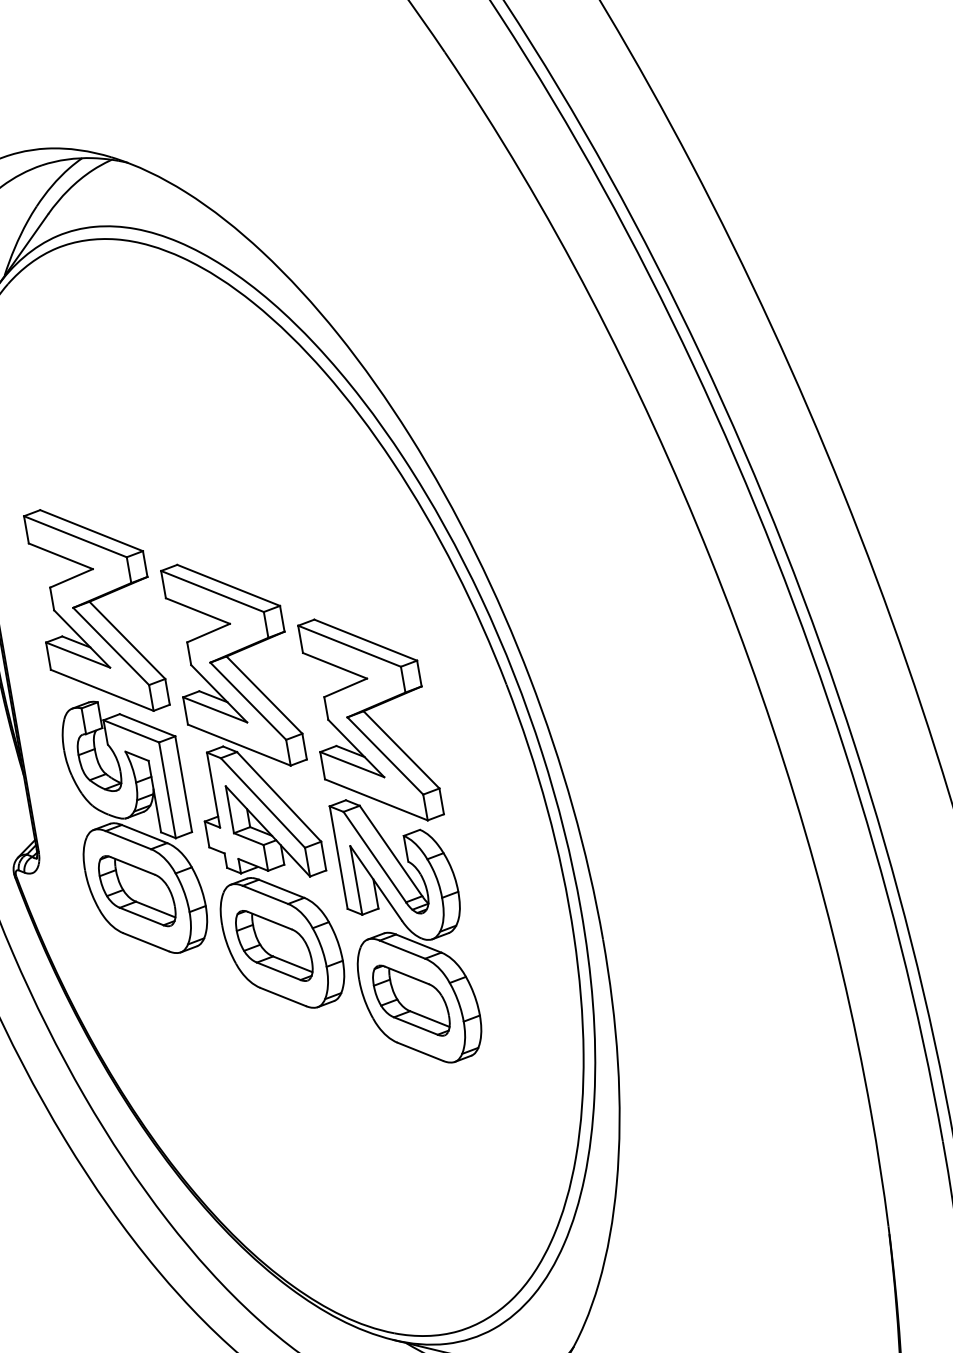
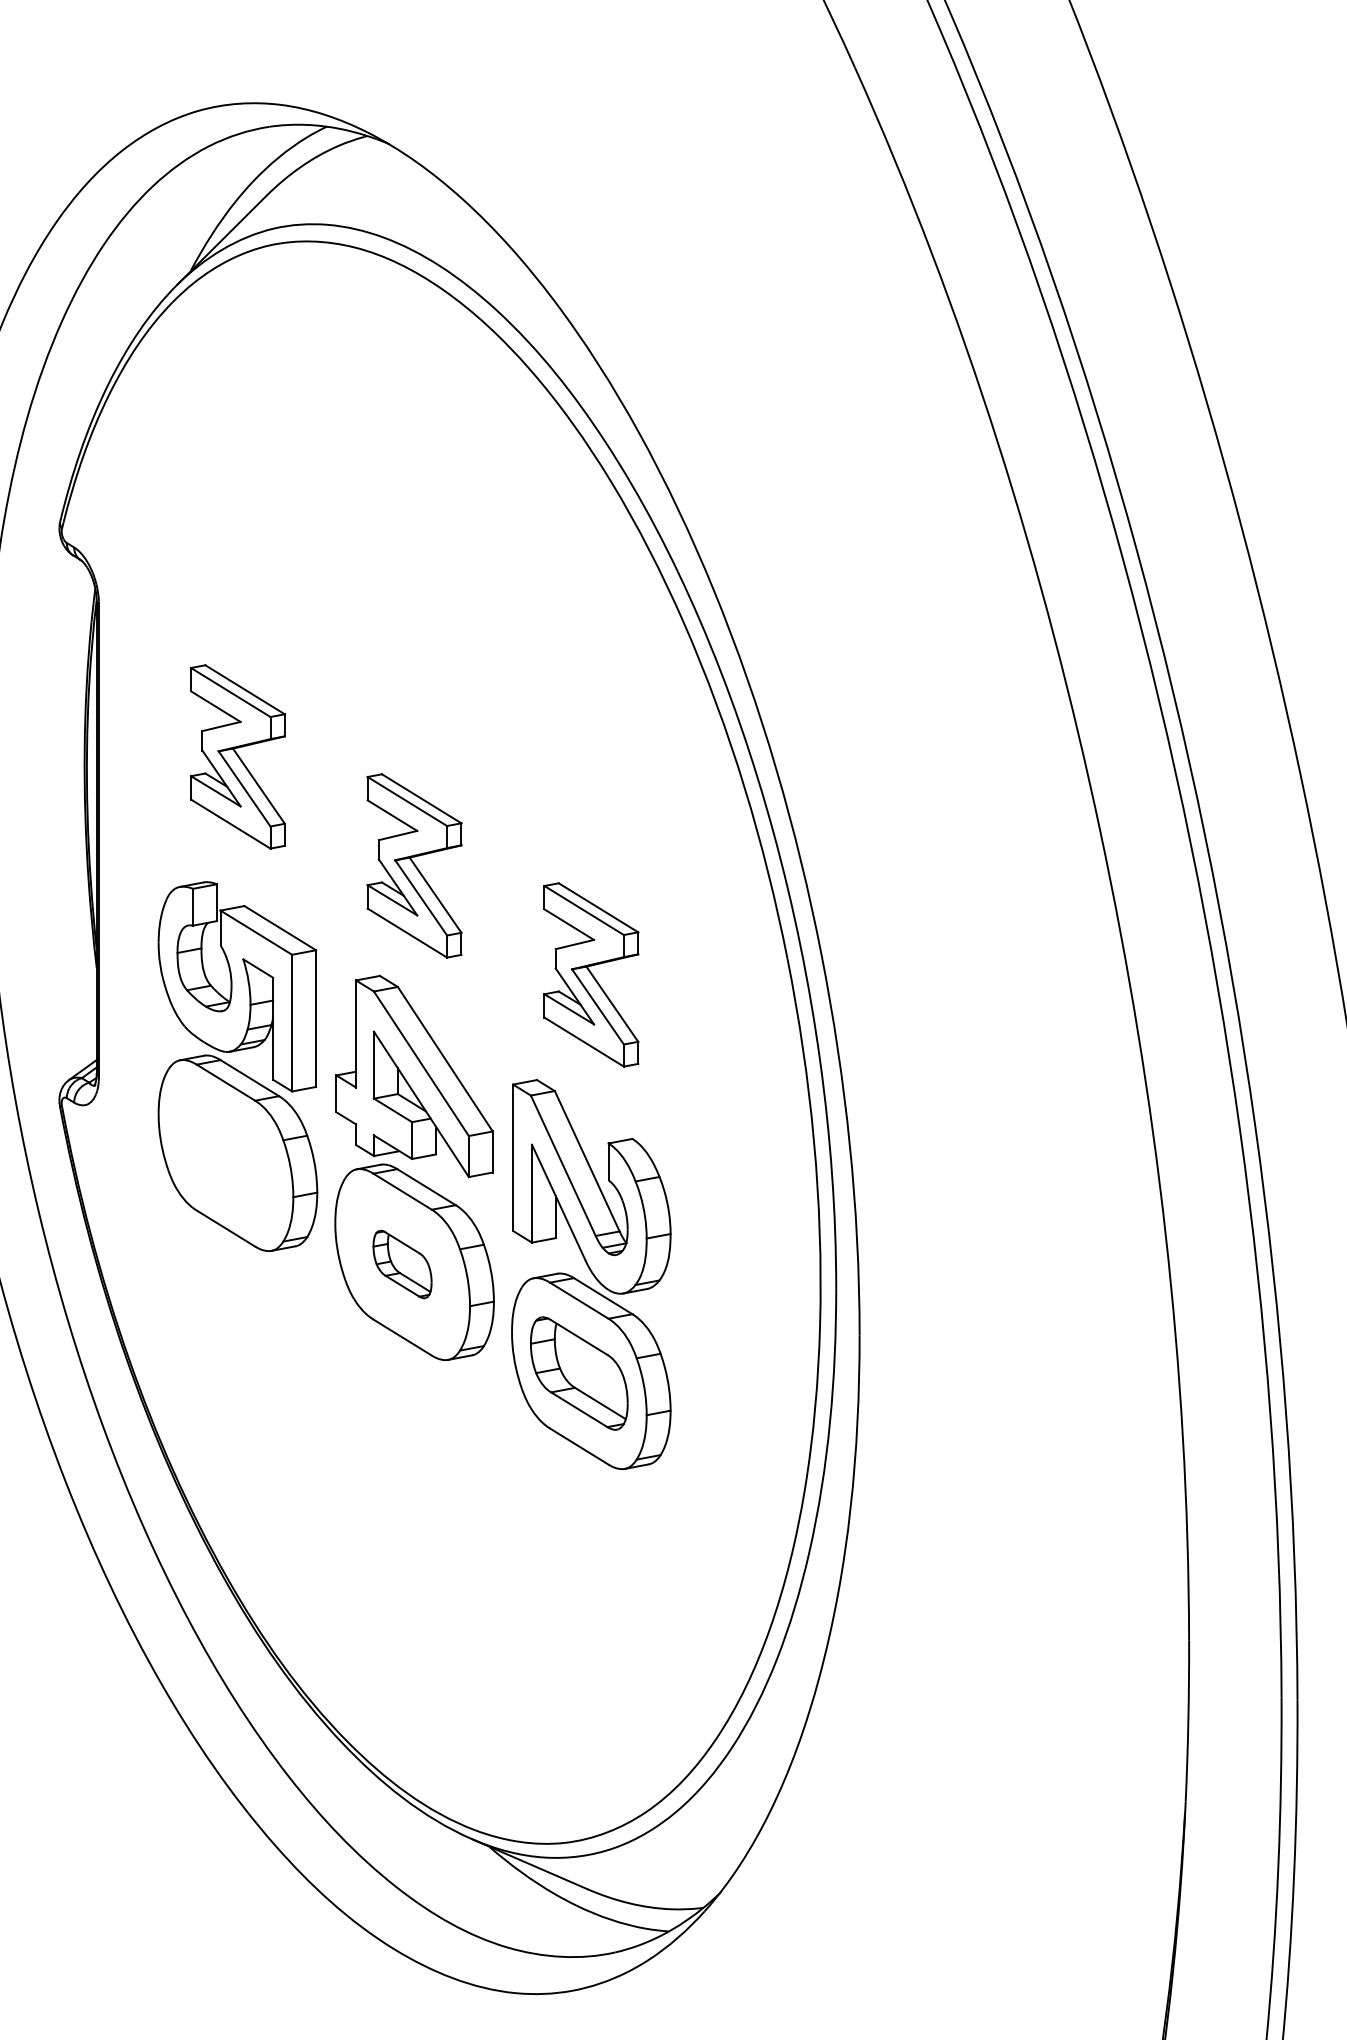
part: (96, 610) -> (237, 756), size x0.6
part: (233, 664) -> (414, 865), size x0.6
part: (371, 719) -> (591, 974), size x0.6
part: (136, 891) -> (225, 1155), removed
part: (274, 945) -> (402, 1264), size x0.6

